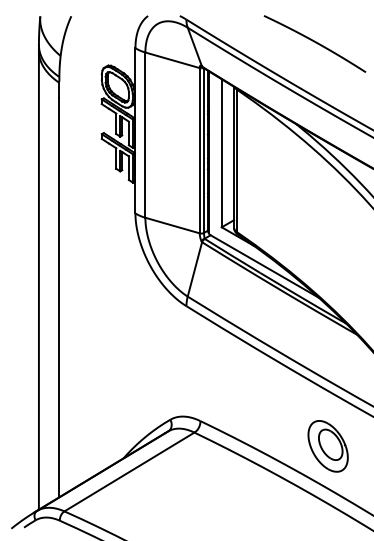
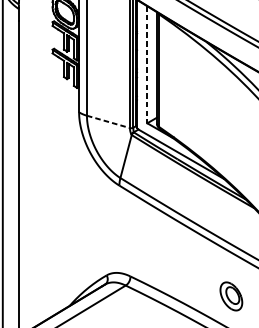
line: (221, 153) -> (147, 64), solid -> dashed
line: (173, 225) -> (109, 121), solid -> dashed
part: (327, 446) -> (230, 296), size x0.7

